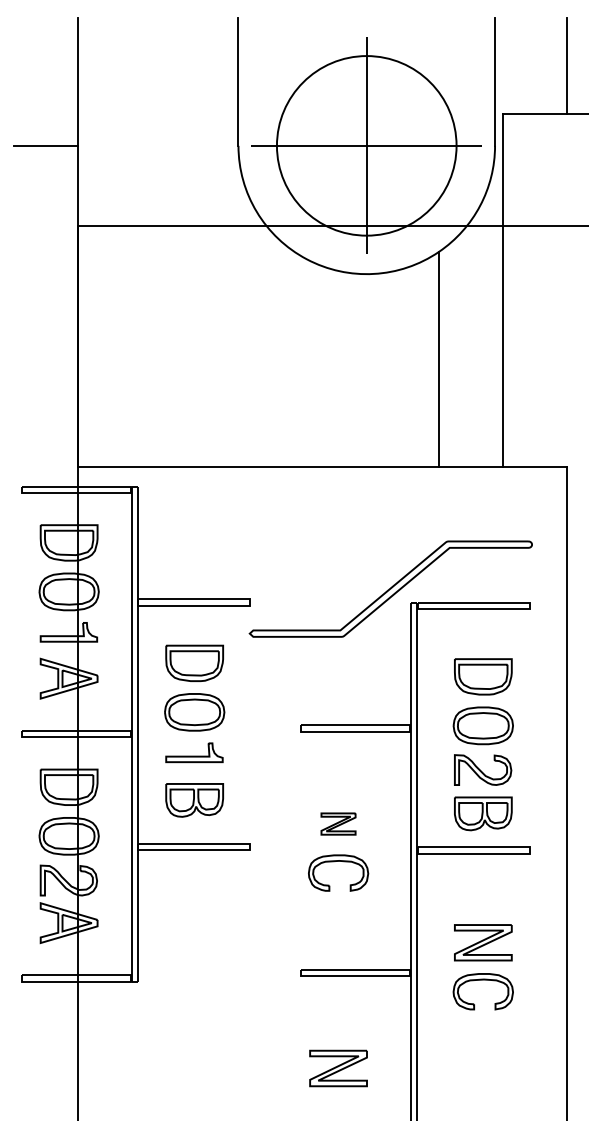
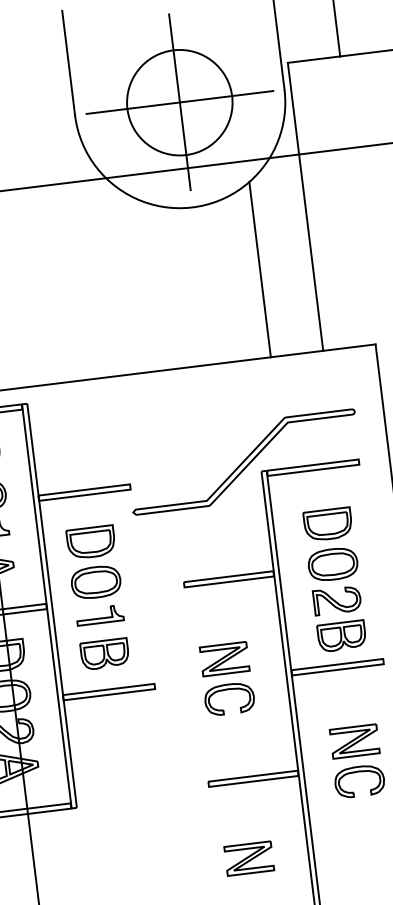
circle: (366, 145) -> (179, 102), size x0.71
part: (338, 823) -> (224, 658), size x1.67

